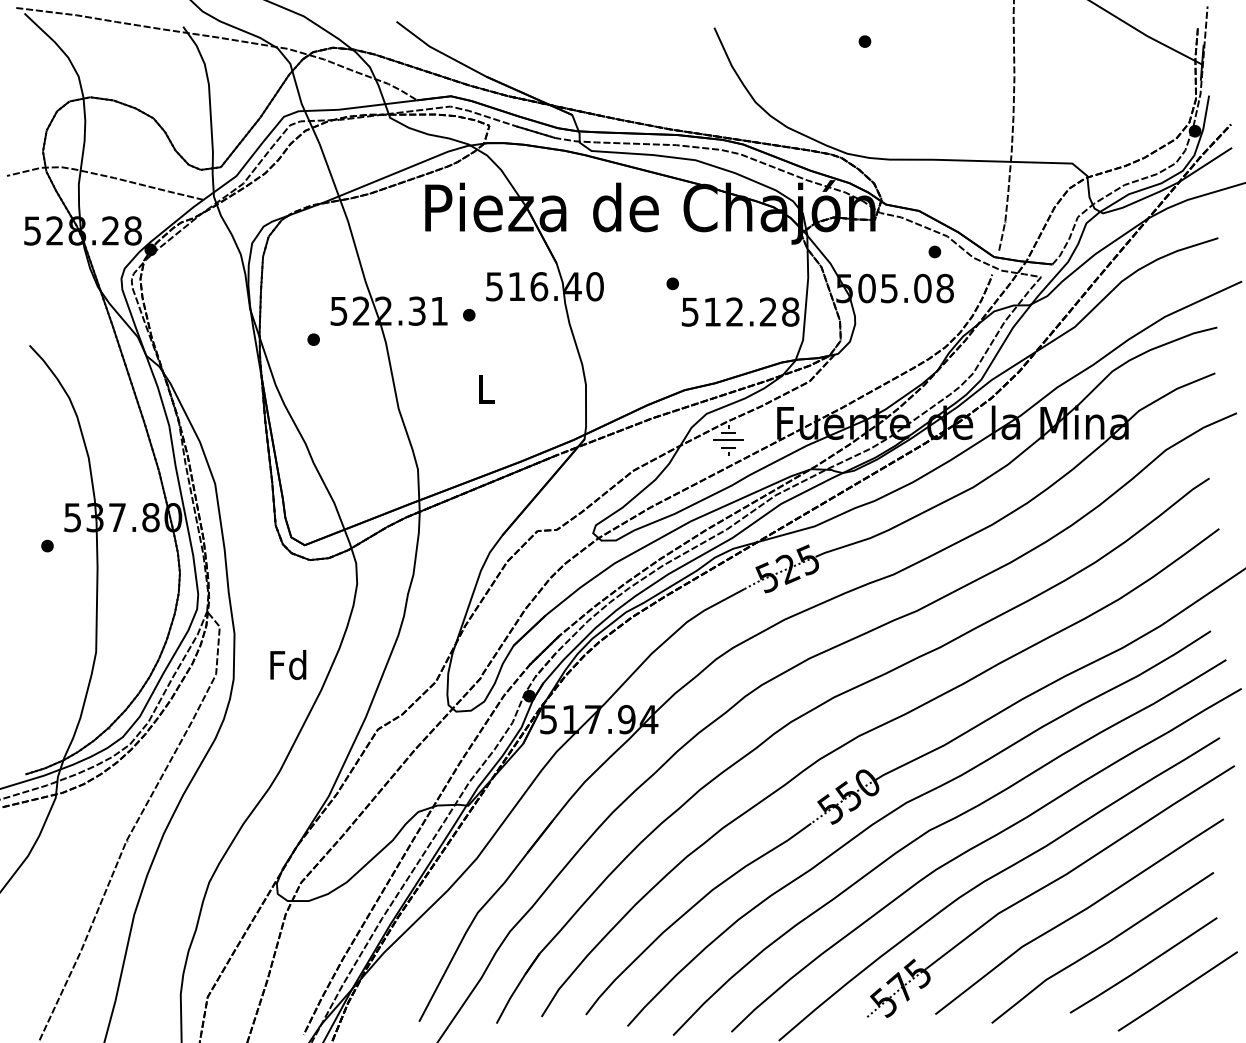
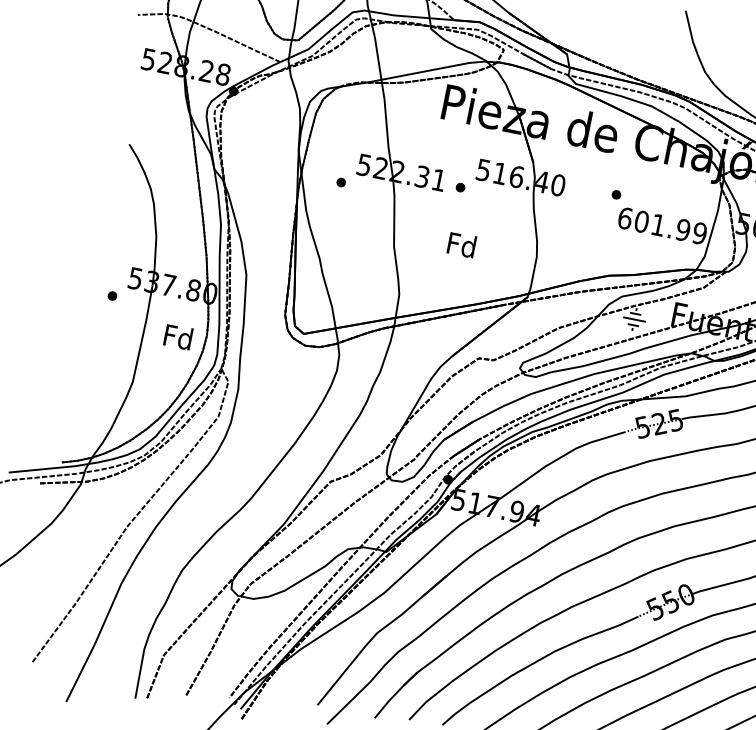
text: (740, 311) -> (662, 225), 512.28 -> 601.99
text: (485, 389) -> (461, 245), L -> Fd
text: (288, 664) -> (178, 336), moved

